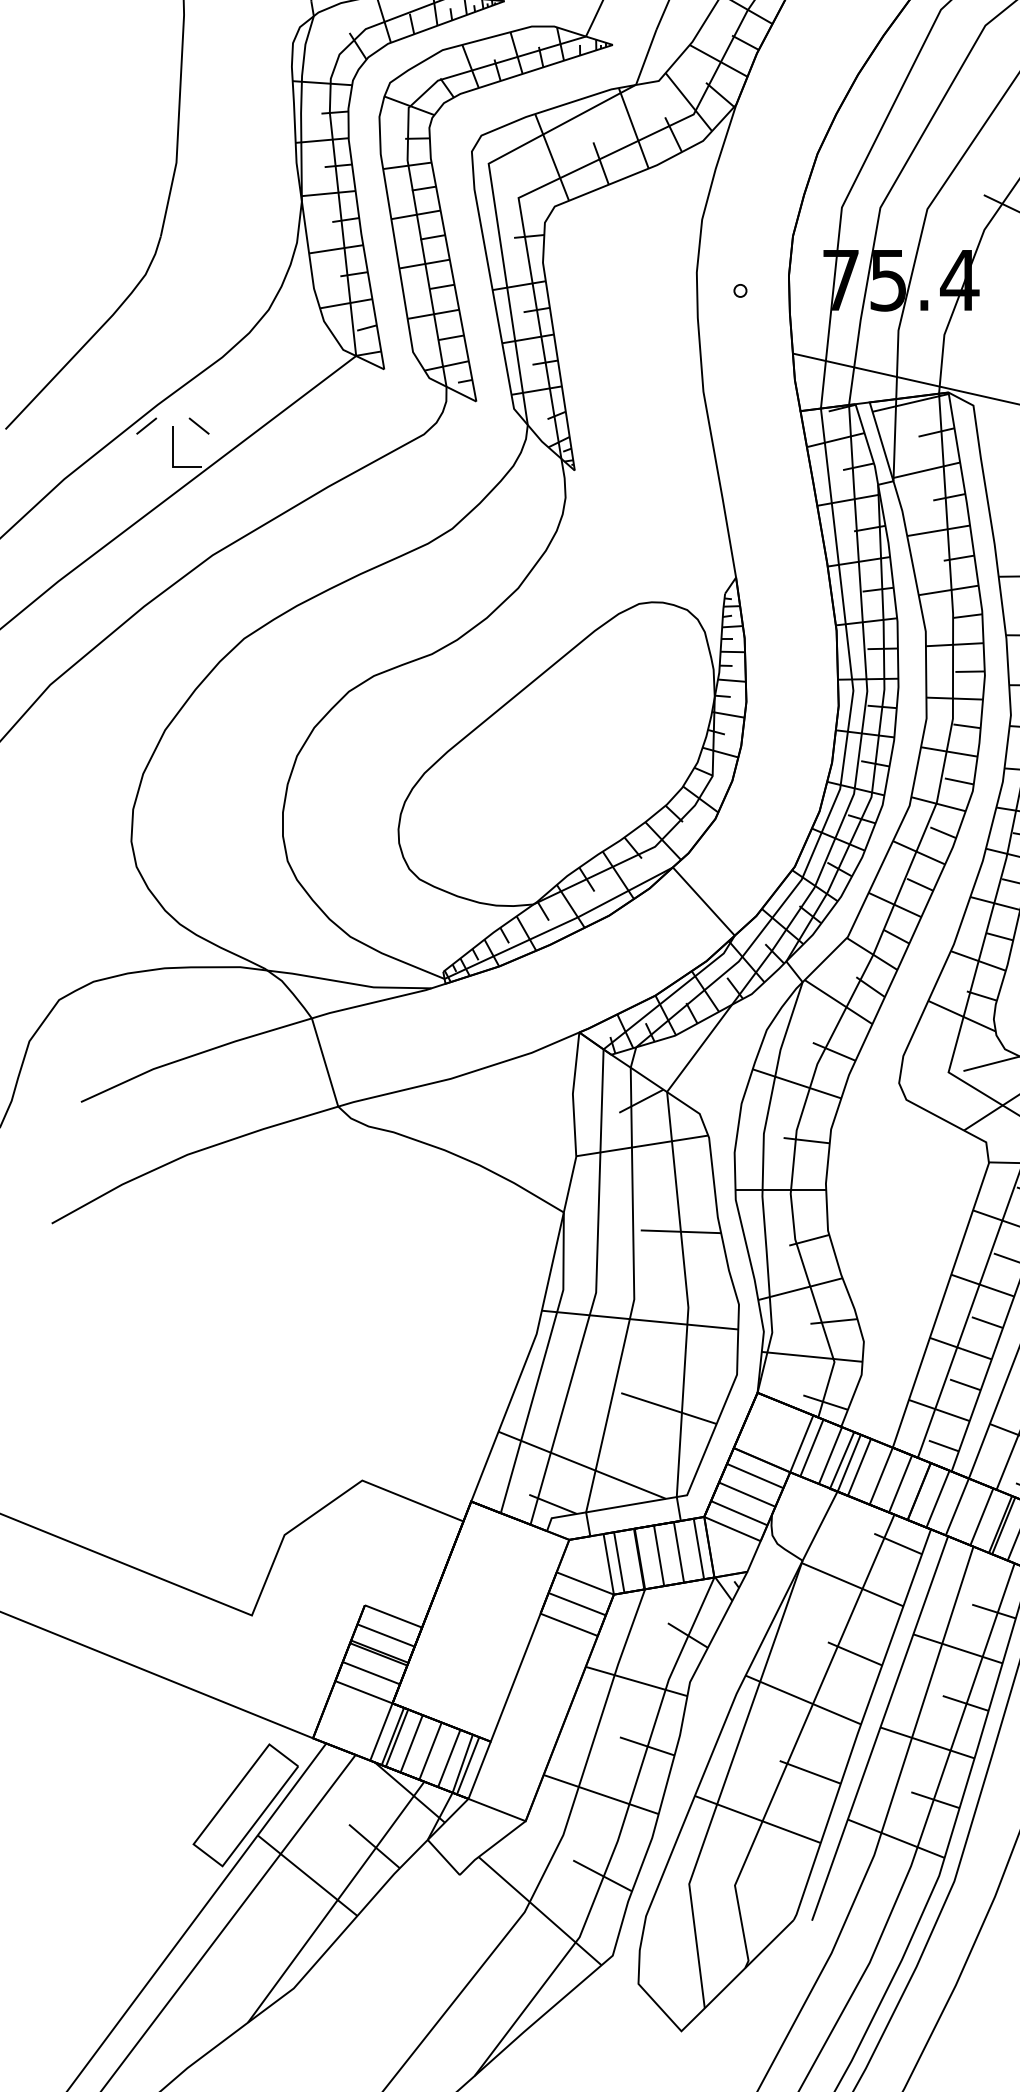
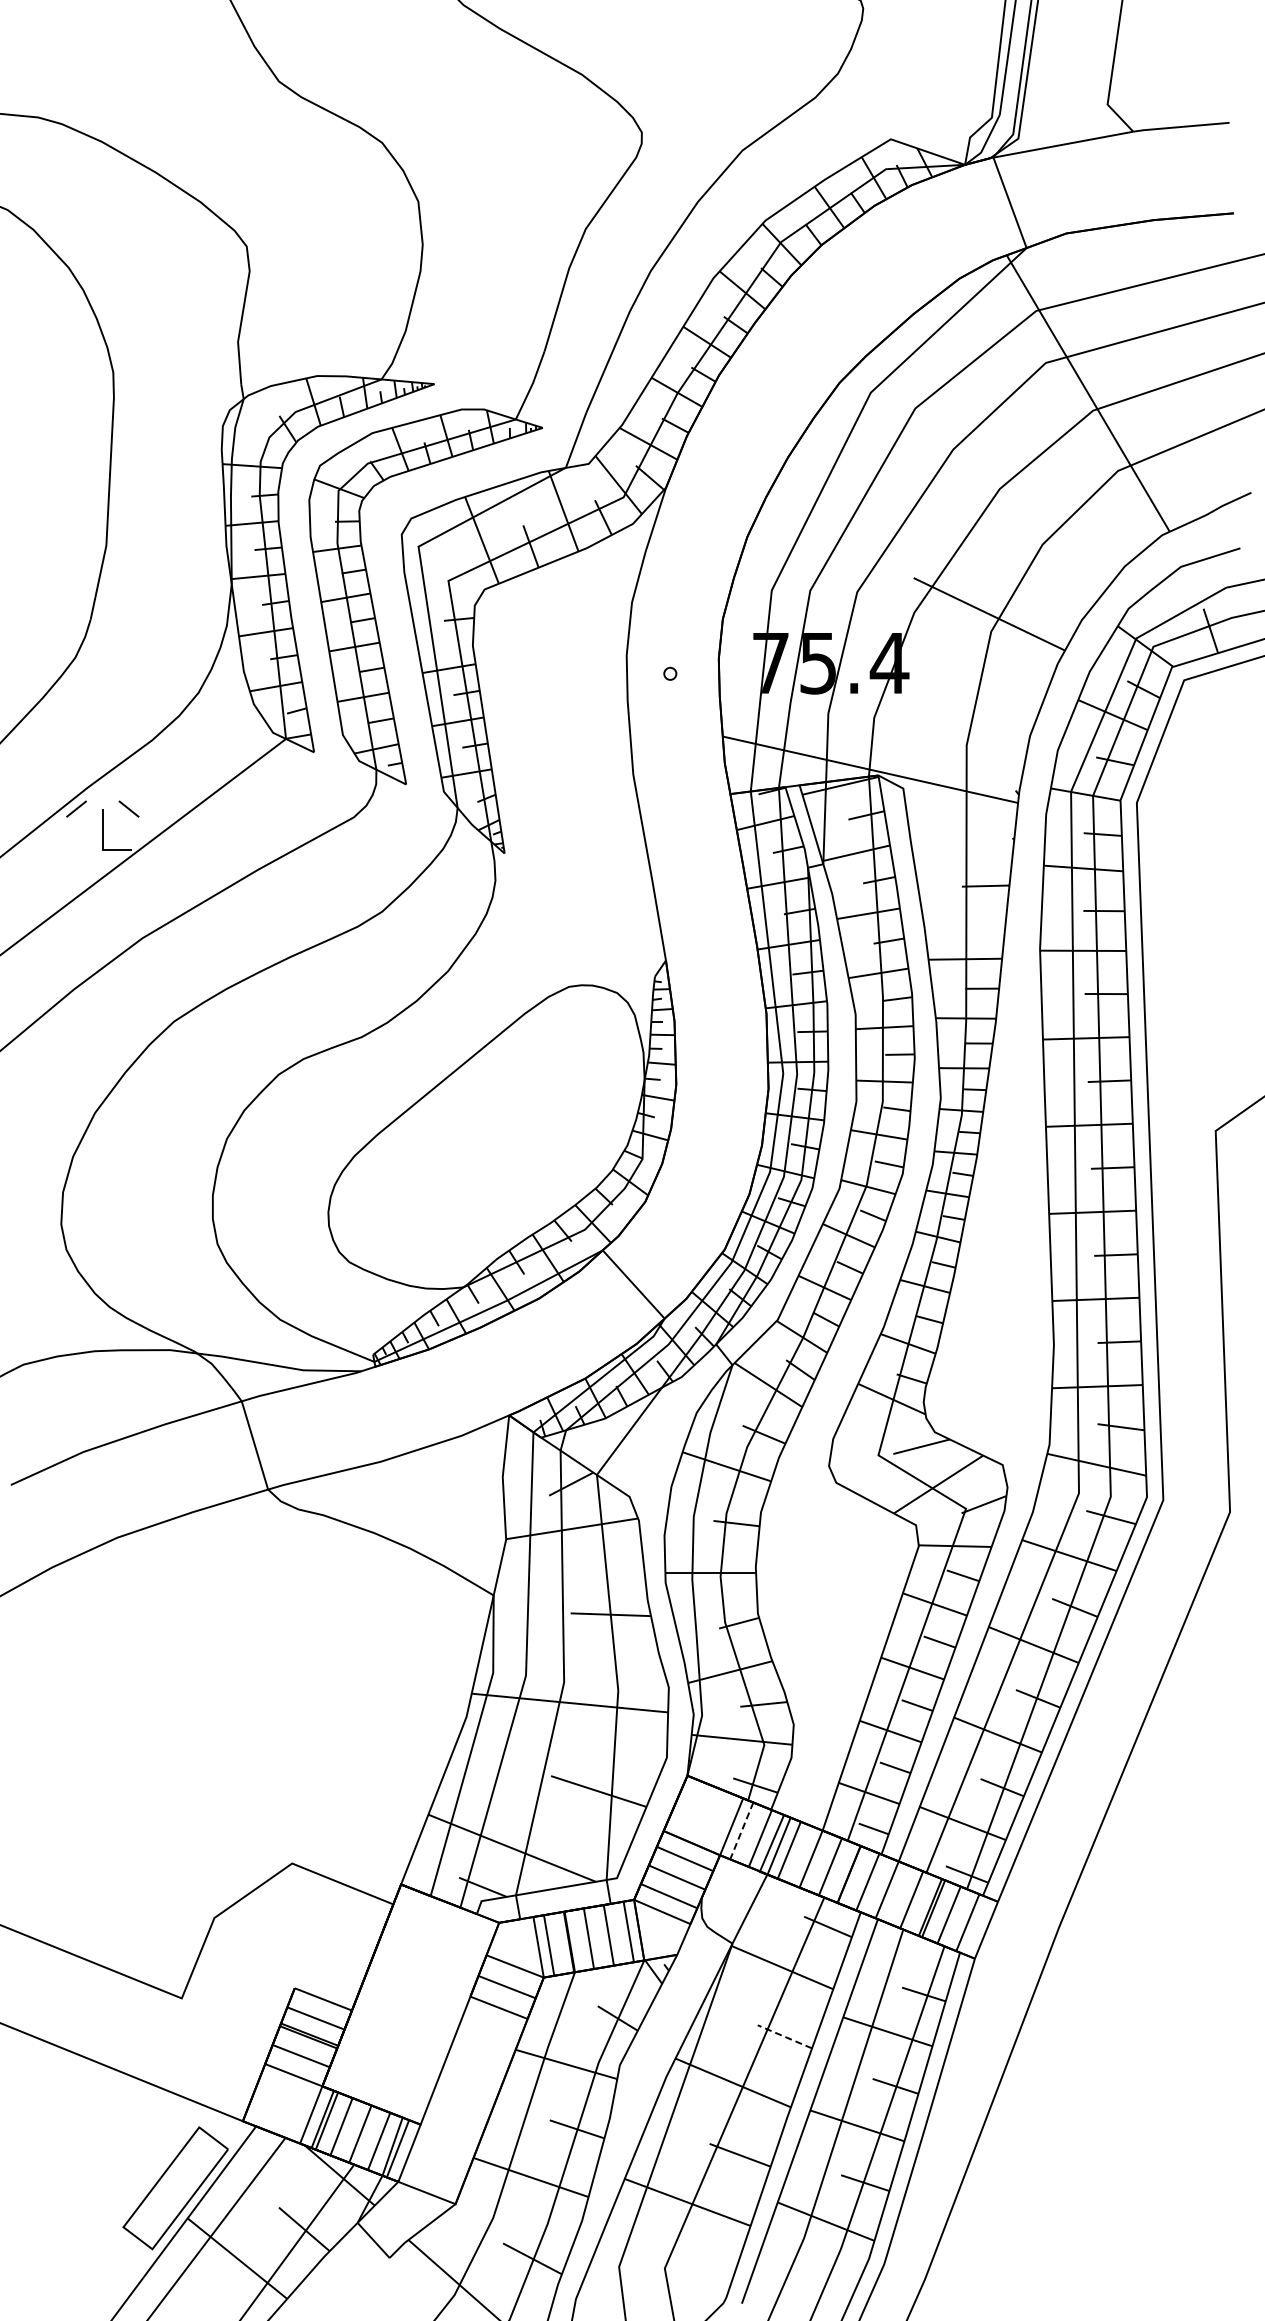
line: (811, 1447) -> (741, 1830), solid -> dashed
line: (854, 1653) -> (784, 2036), solid -> dashed

